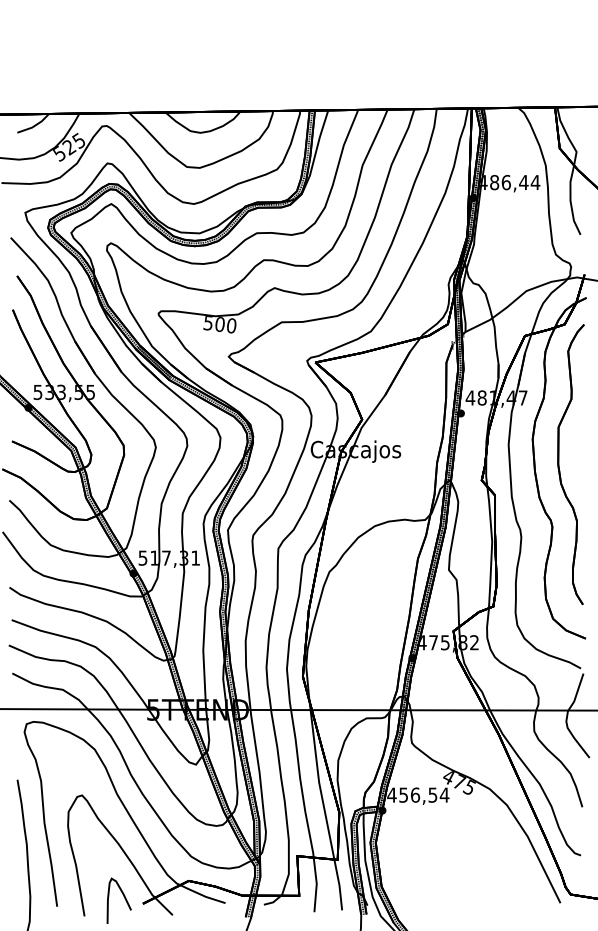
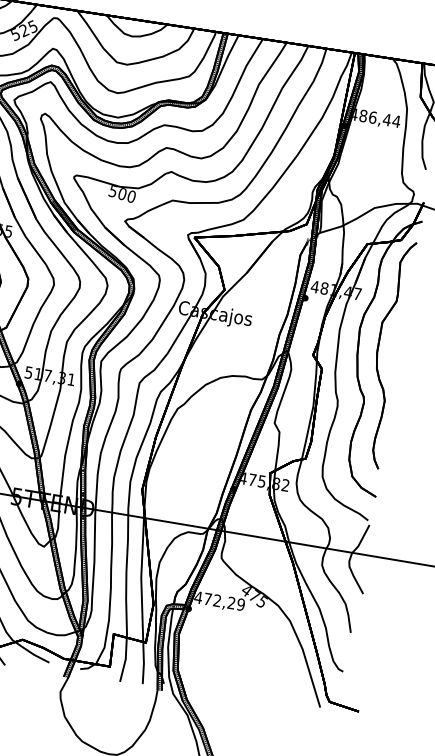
text: (424, 794) -> (224, 601), 456,54 -> 472,29

